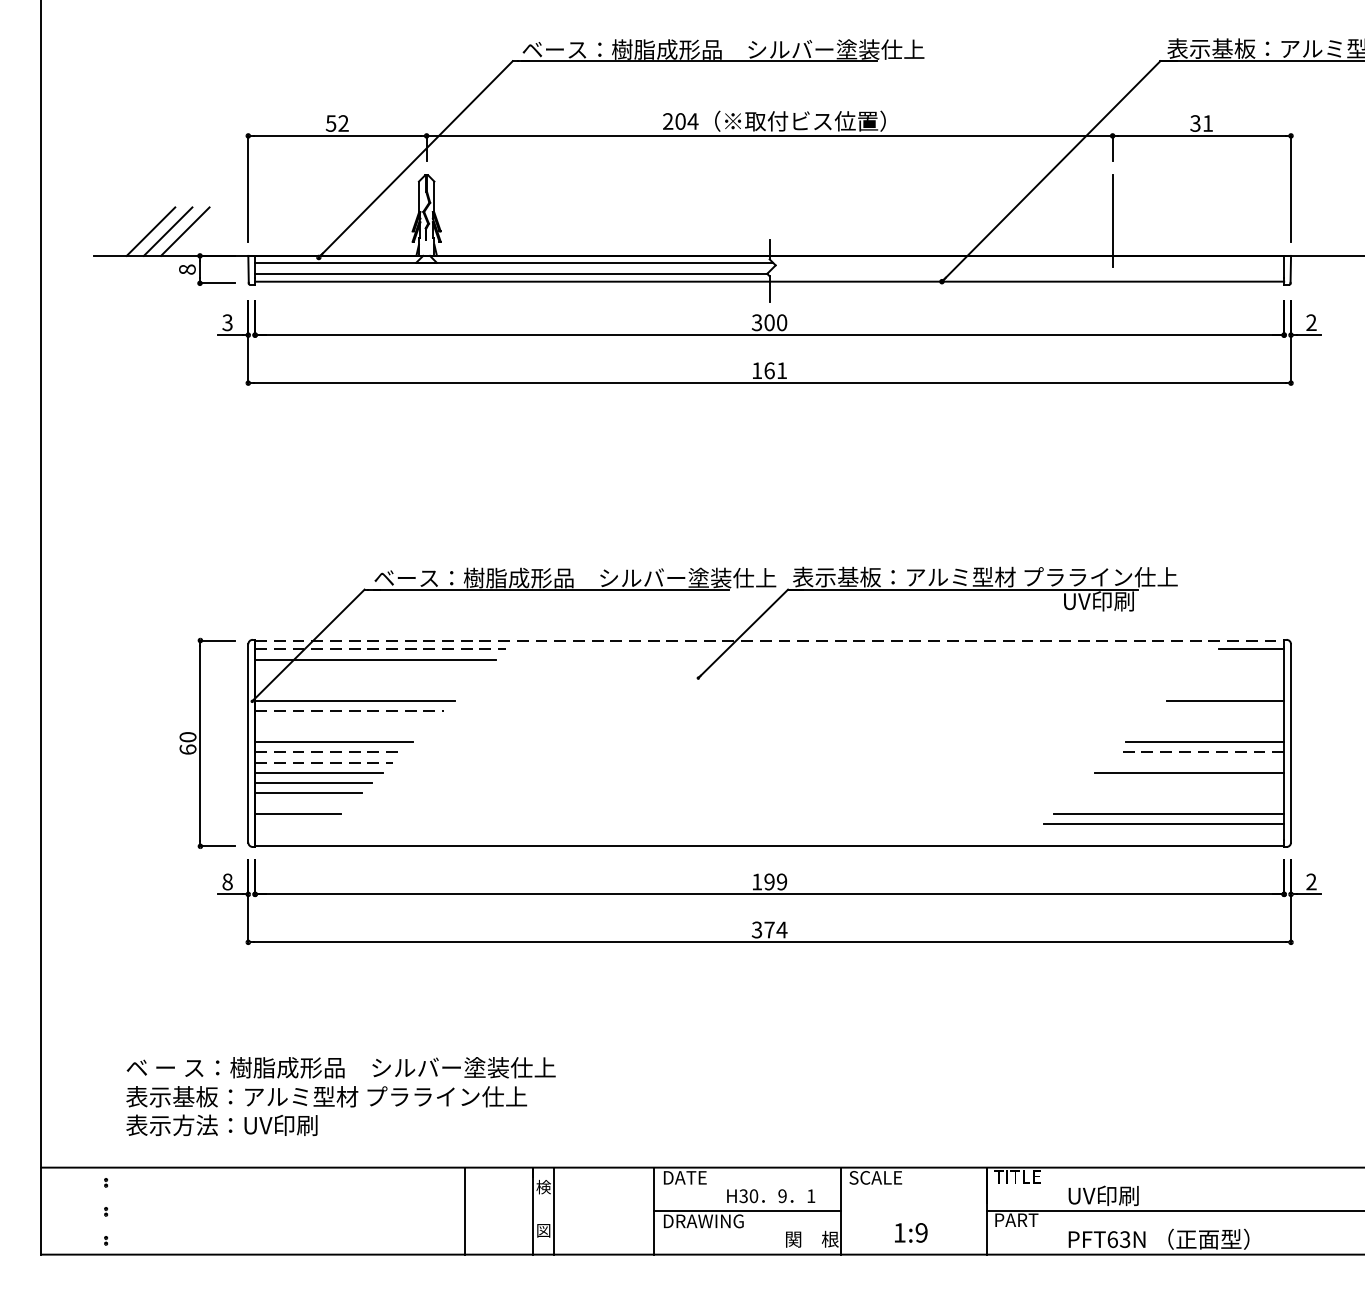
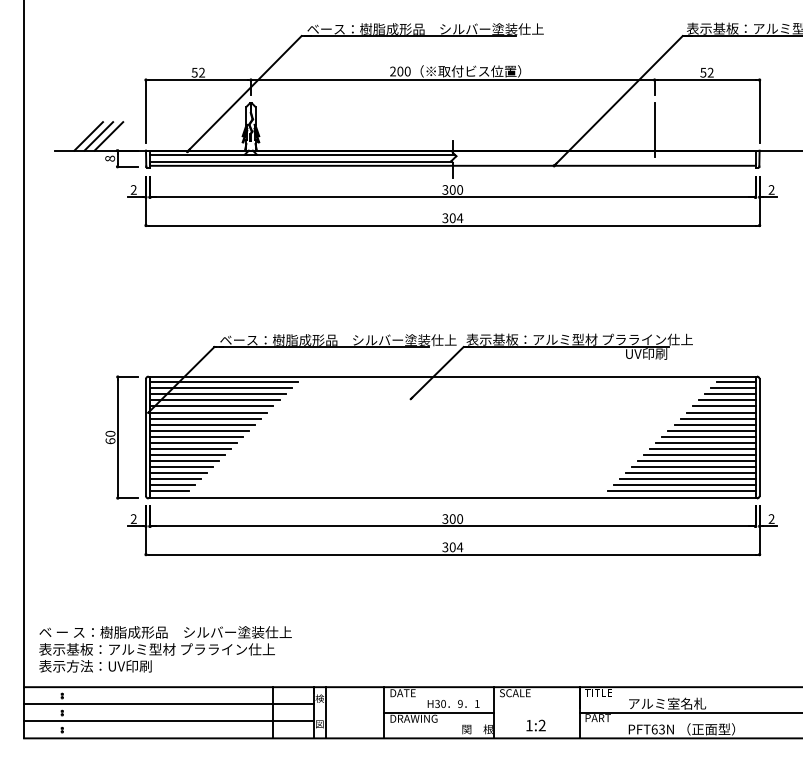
text: (692, 121) -> (407, 71), 204 -> 200
text: (1200, 123) -> (706, 72), 31 -> 52
text: (227, 323) -> (133, 190), 3 -> 2
text: (769, 371) -> (452, 218), 161 -> 304
line: (769, 639) -> (452, 376), dashed -> solid
line: (380, 649) -> (223, 382), dashed -> solid
line: (1244, 660) -> (732, 388), added
line: (369, 670) -> (217, 394), added
line: (1239, 670) -> (729, 394), added
line: (364, 680) -> (214, 400), added
line: (1234, 680) -> (726, 400), added
line: (359, 690) -> (211, 406), added
line: (1229, 690) -> (723, 406), added
line: (349, 711) -> (205, 418), dashed -> solid
line: (1219, 711) -> (717, 418), added
line: (344, 721) -> (202, 424), added
line: (1214, 721) -> (714, 424), added
line: (339, 731) -> (199, 430), added
line: (1209, 731) -> (711, 430), added
line: (329, 751) -> (193, 442), dashed -> solid
line: (1199, 751) -> (705, 442), dashed -> solid
line: (323, 762) -> (190, 448), dashed -> solid
line: (1193, 762) -> (702, 448), added
line: (1183, 782) -> (696, 460), added
line: (1178, 794) -> (693, 467), added
line: (303, 804) -> (178, 473), added
line: (1173, 804) -> (690, 473), added
line: (293, 824) -> (172, 485), added
line: (288, 835) -> (169, 491), added
line: (1158, 835) -> (681, 491), added
text: (227, 881) -> (133, 518), 8 -> 2
text: (769, 881) -> (452, 518), 199 -> 300
text: (769, 930) -> (452, 547), 374 -> 304
text: (340, 1096) -> (165, 649), moved
text: (1134, 1195) -> (667, 703), UV印刷 -> アルミ室名札
line: (286, 1197) -> (168, 704), added
line: (286, 1225) -> (168, 721), added
text: (920, 1232) -> (541, 725), 1:9 -> 1:2

